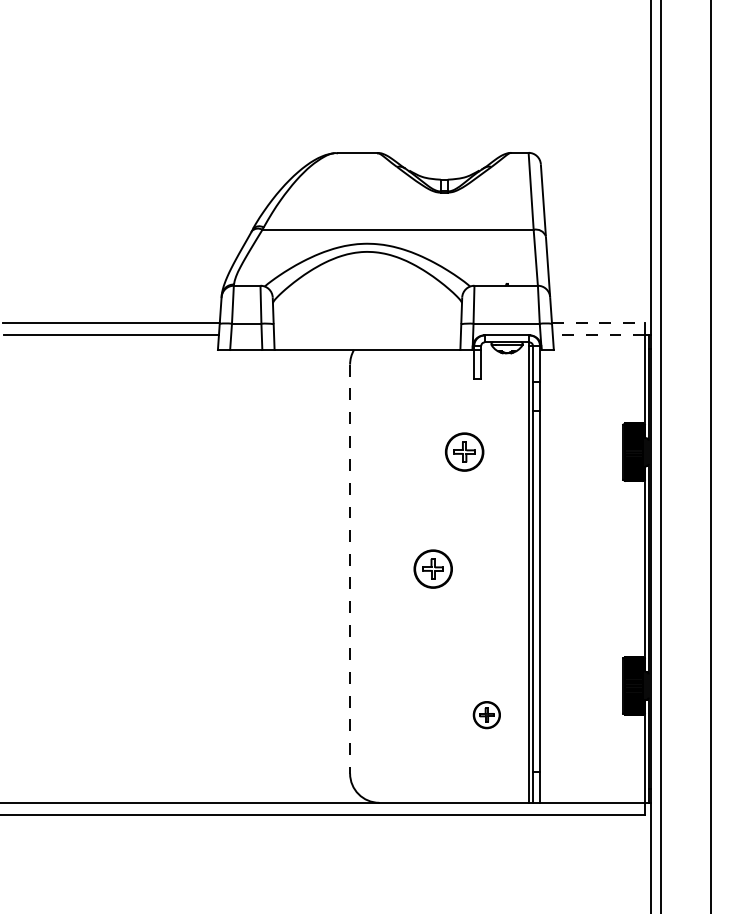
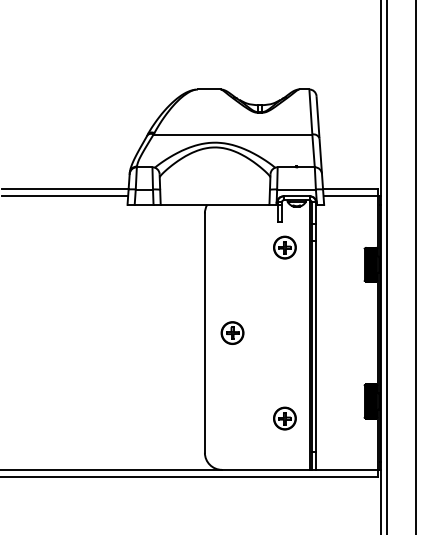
line: (598, 323) -> (350, 189), dashed -> solid
line: (598, 335) -> (350, 196), dashed -> solid
part: (463, 451) -> (284, 247), moved
part: (433, 568) -> (232, 332), moved
line: (349, 569) -> (204, 333), dashed -> solid
part: (486, 715) -> (284, 418), size x1.43

